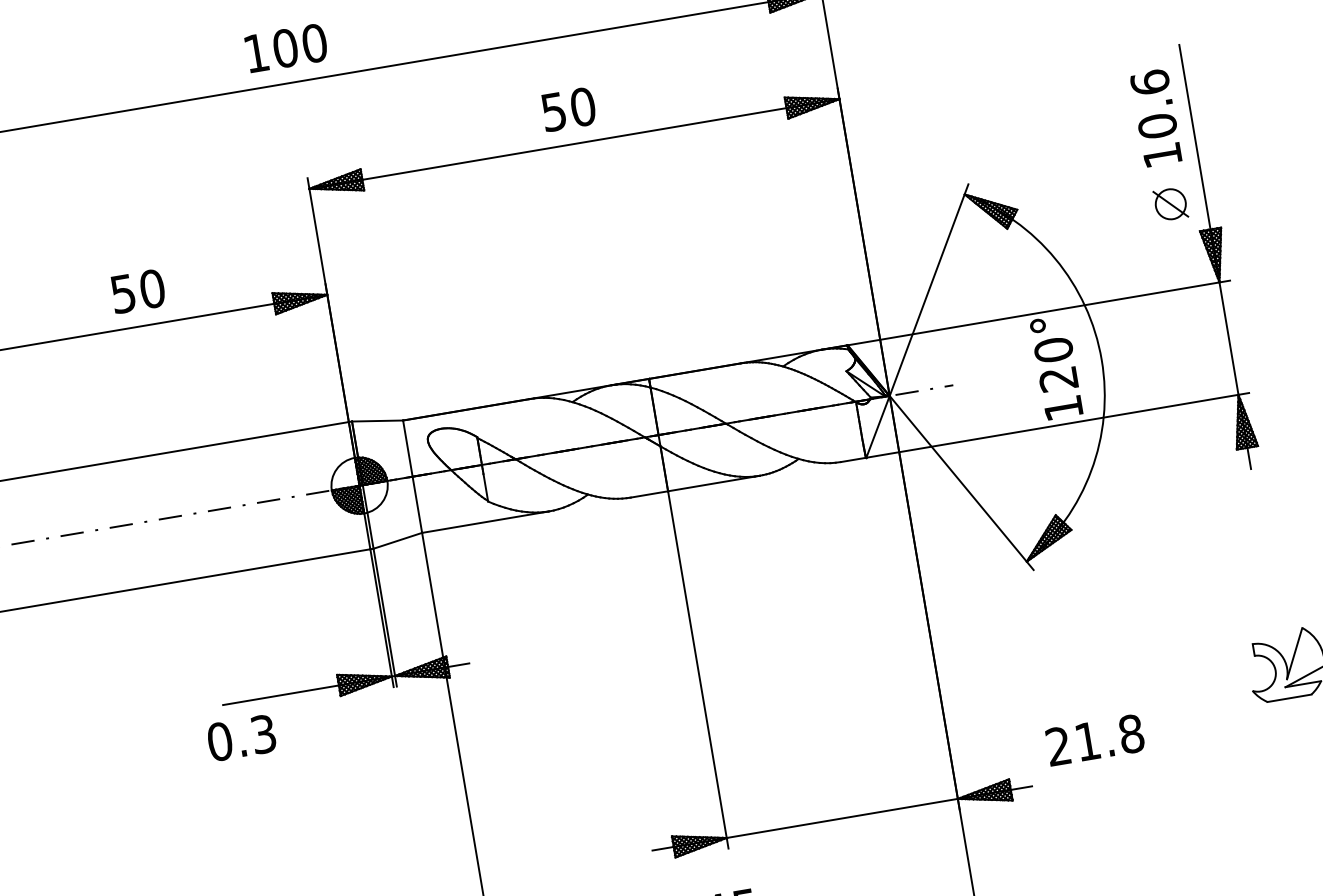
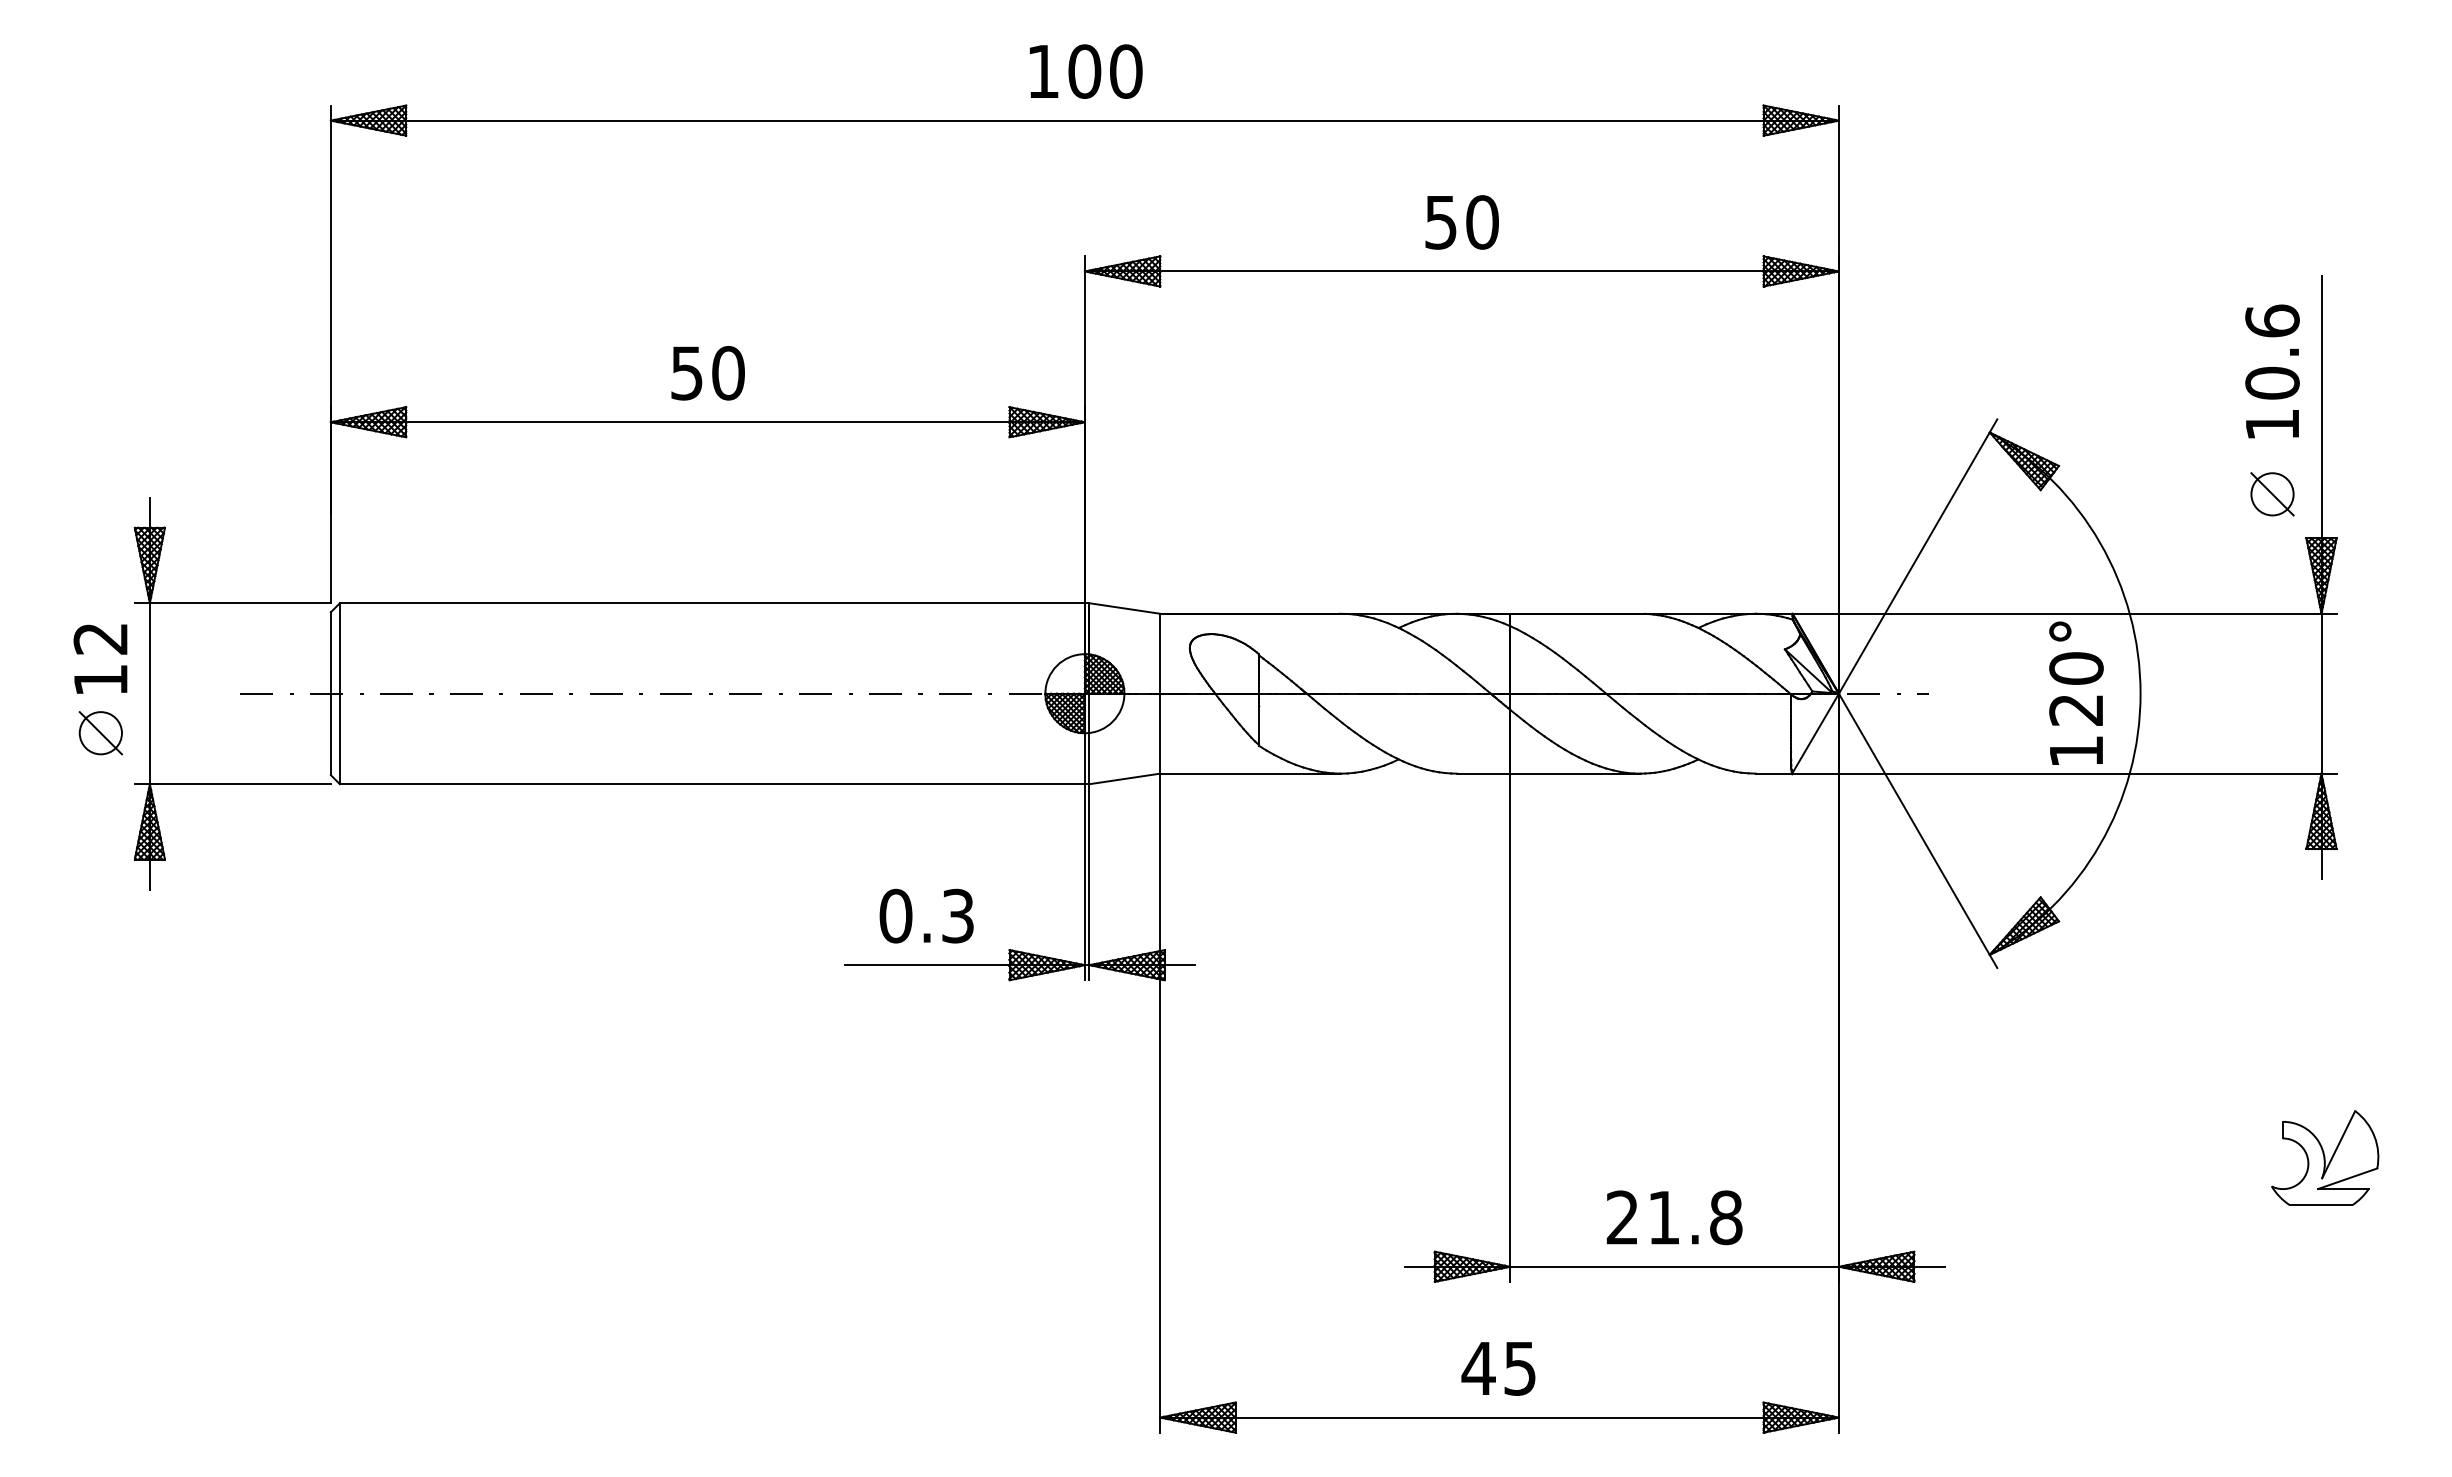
text: (137, 291) -> (707, 373), moved
text: (241, 737) -> (926, 915), moved
text: (1095, 740) -> (1674, 1217), moved

